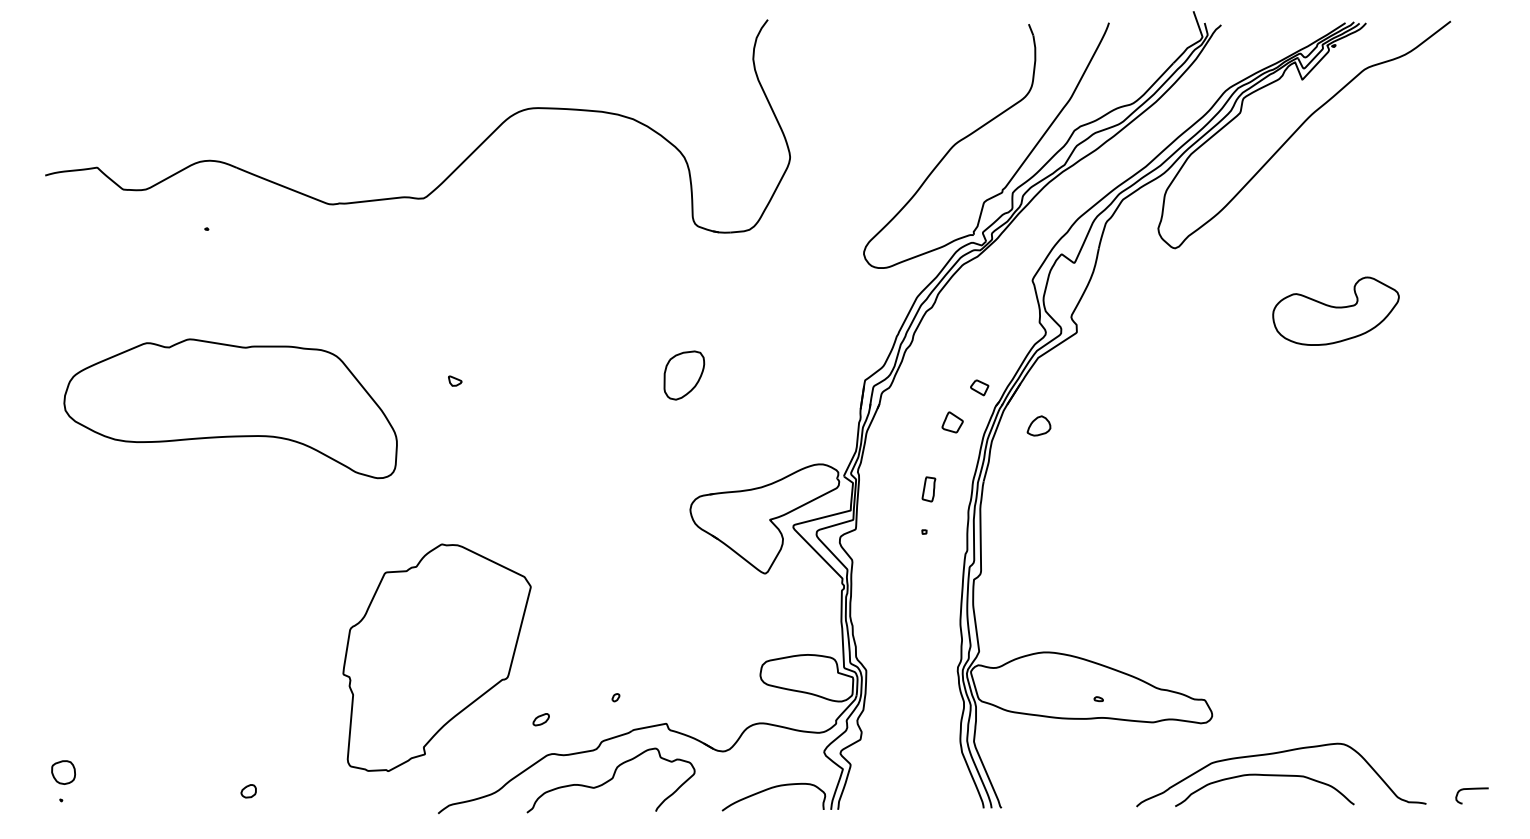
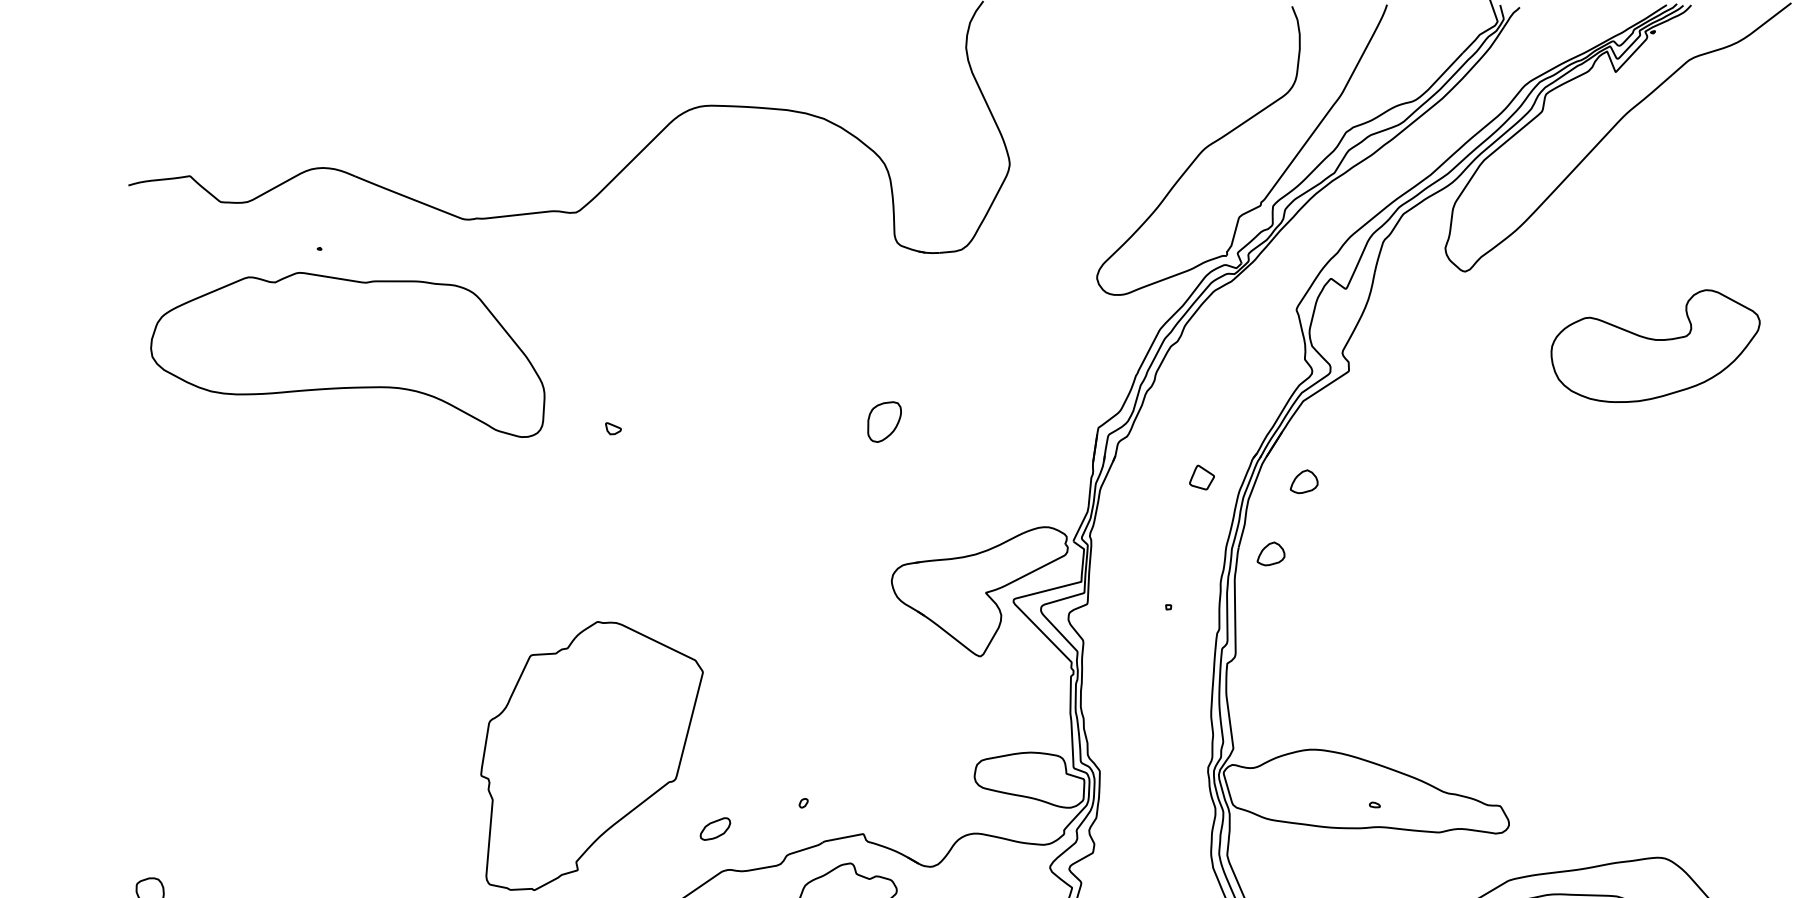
part: (1335, 310) -> (1654, 345), size x1.4
part: (684, 375) -> (884, 422), size x0.7
part: (979, 387) -> (1233, 436), removed
part: (230, 408) -> (347, 354), moved
part: (1010, 486) -> (1270, 553), added
part: (928, 489) -> (1173, 556), removed
part: (540, 719) -> (714, 829), size x1.6

